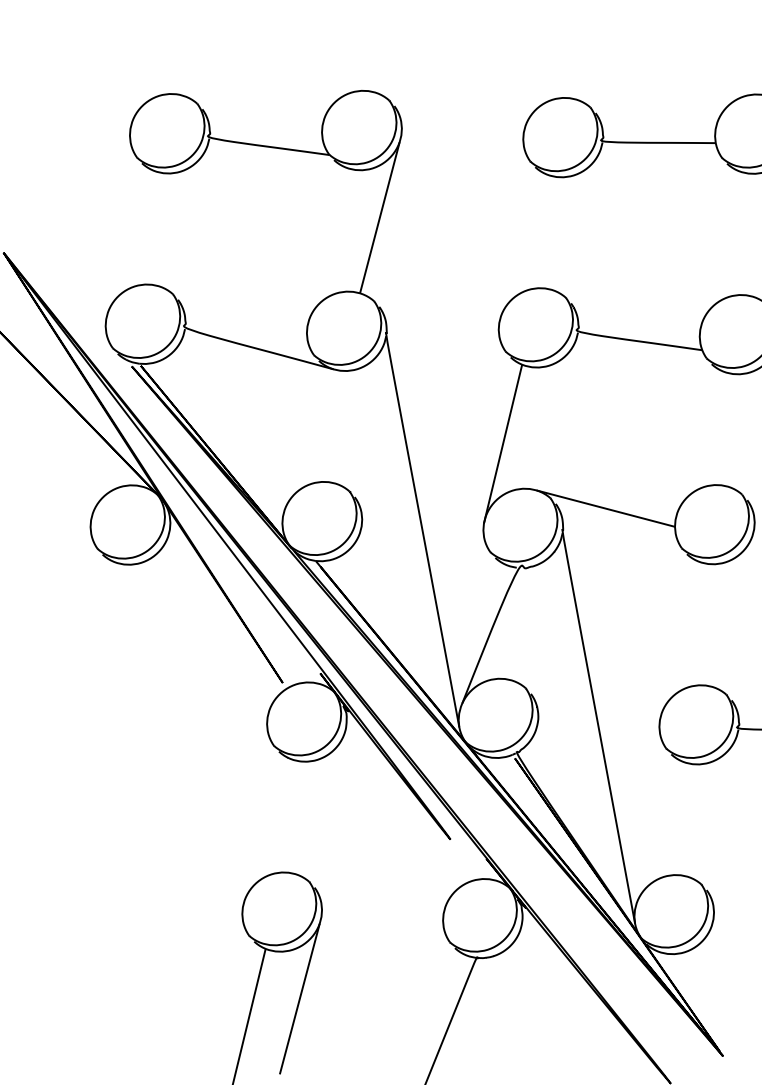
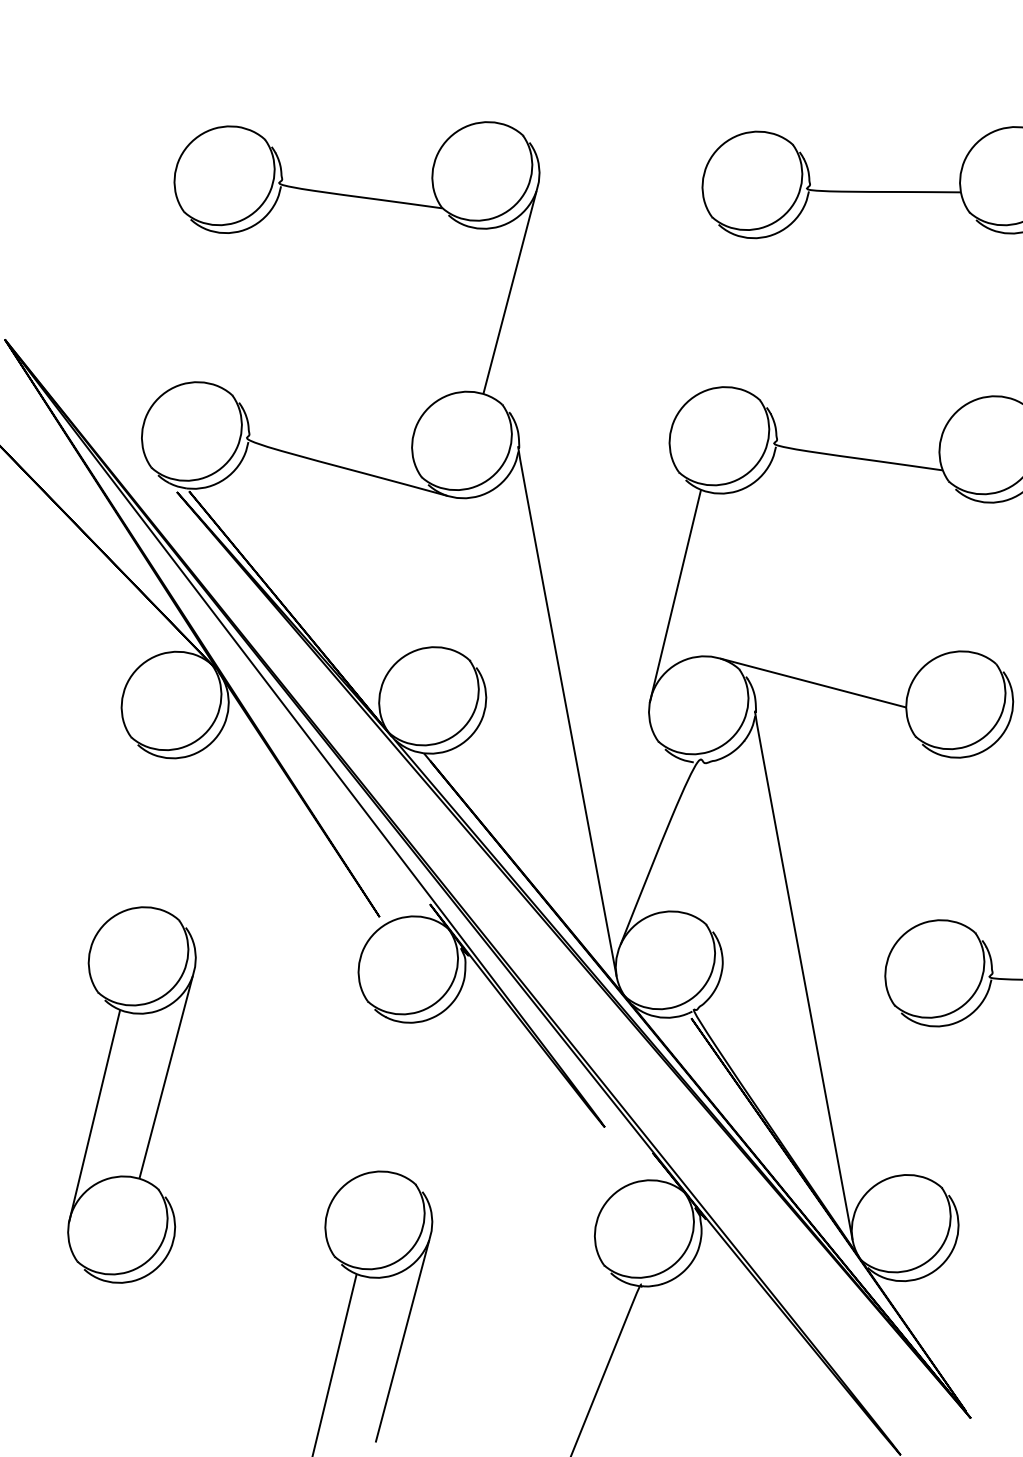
part: (97, 815) -> (130, 1095), added

